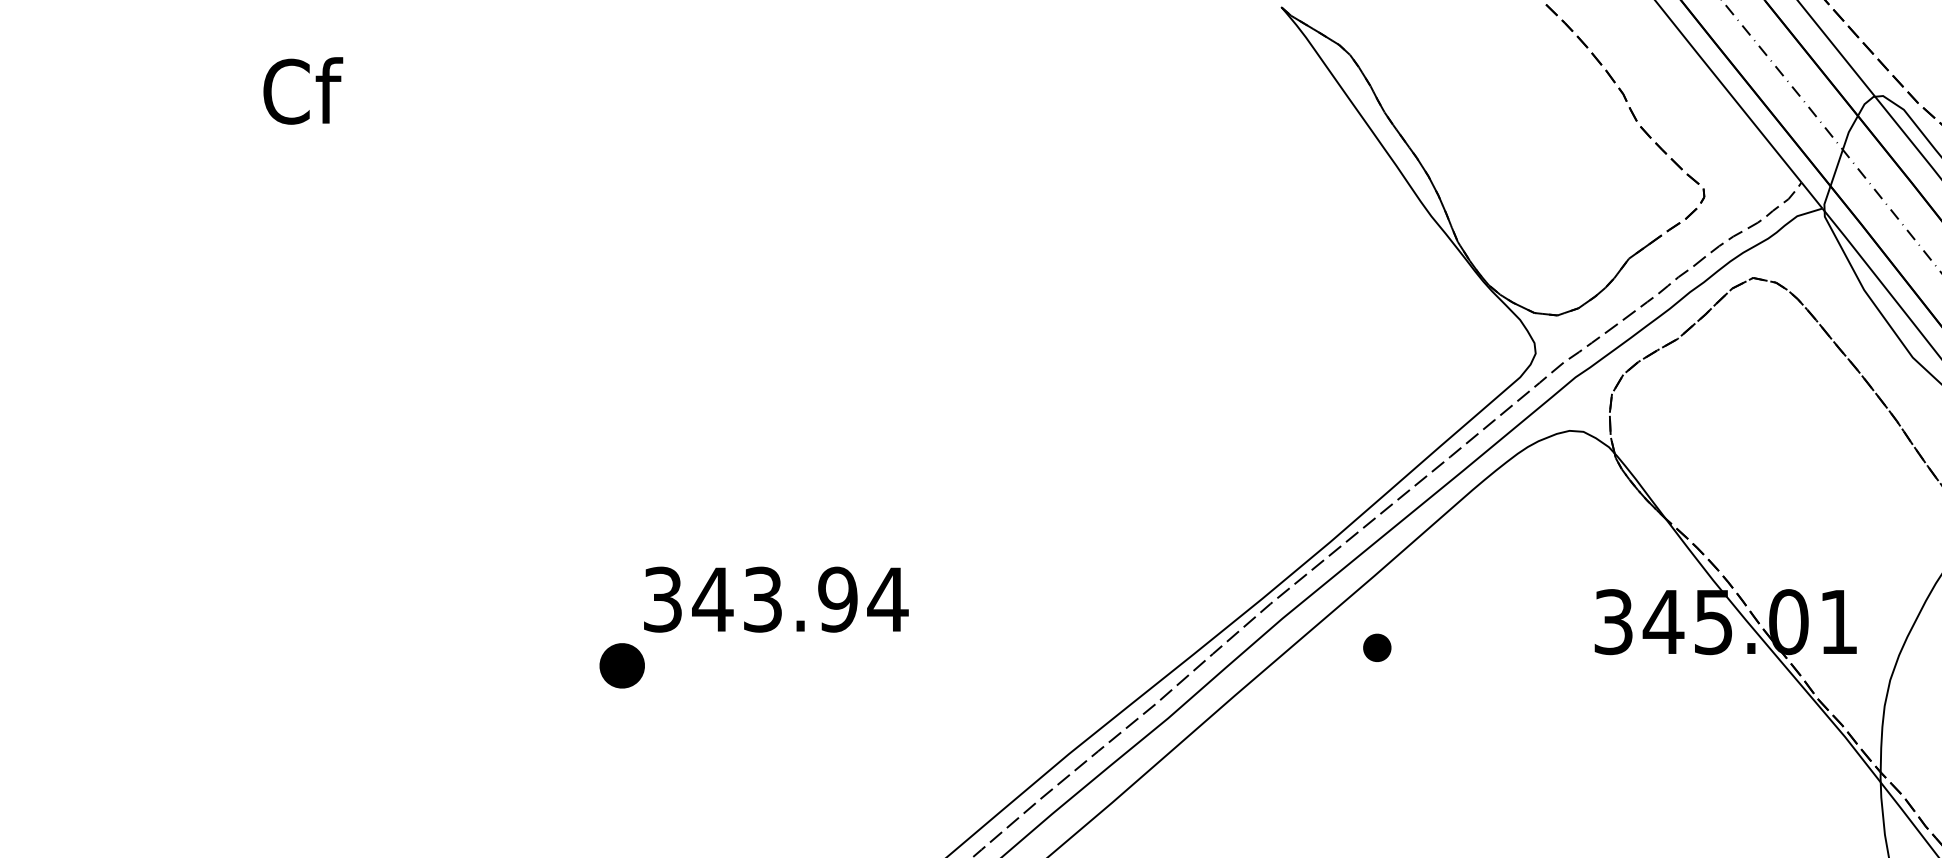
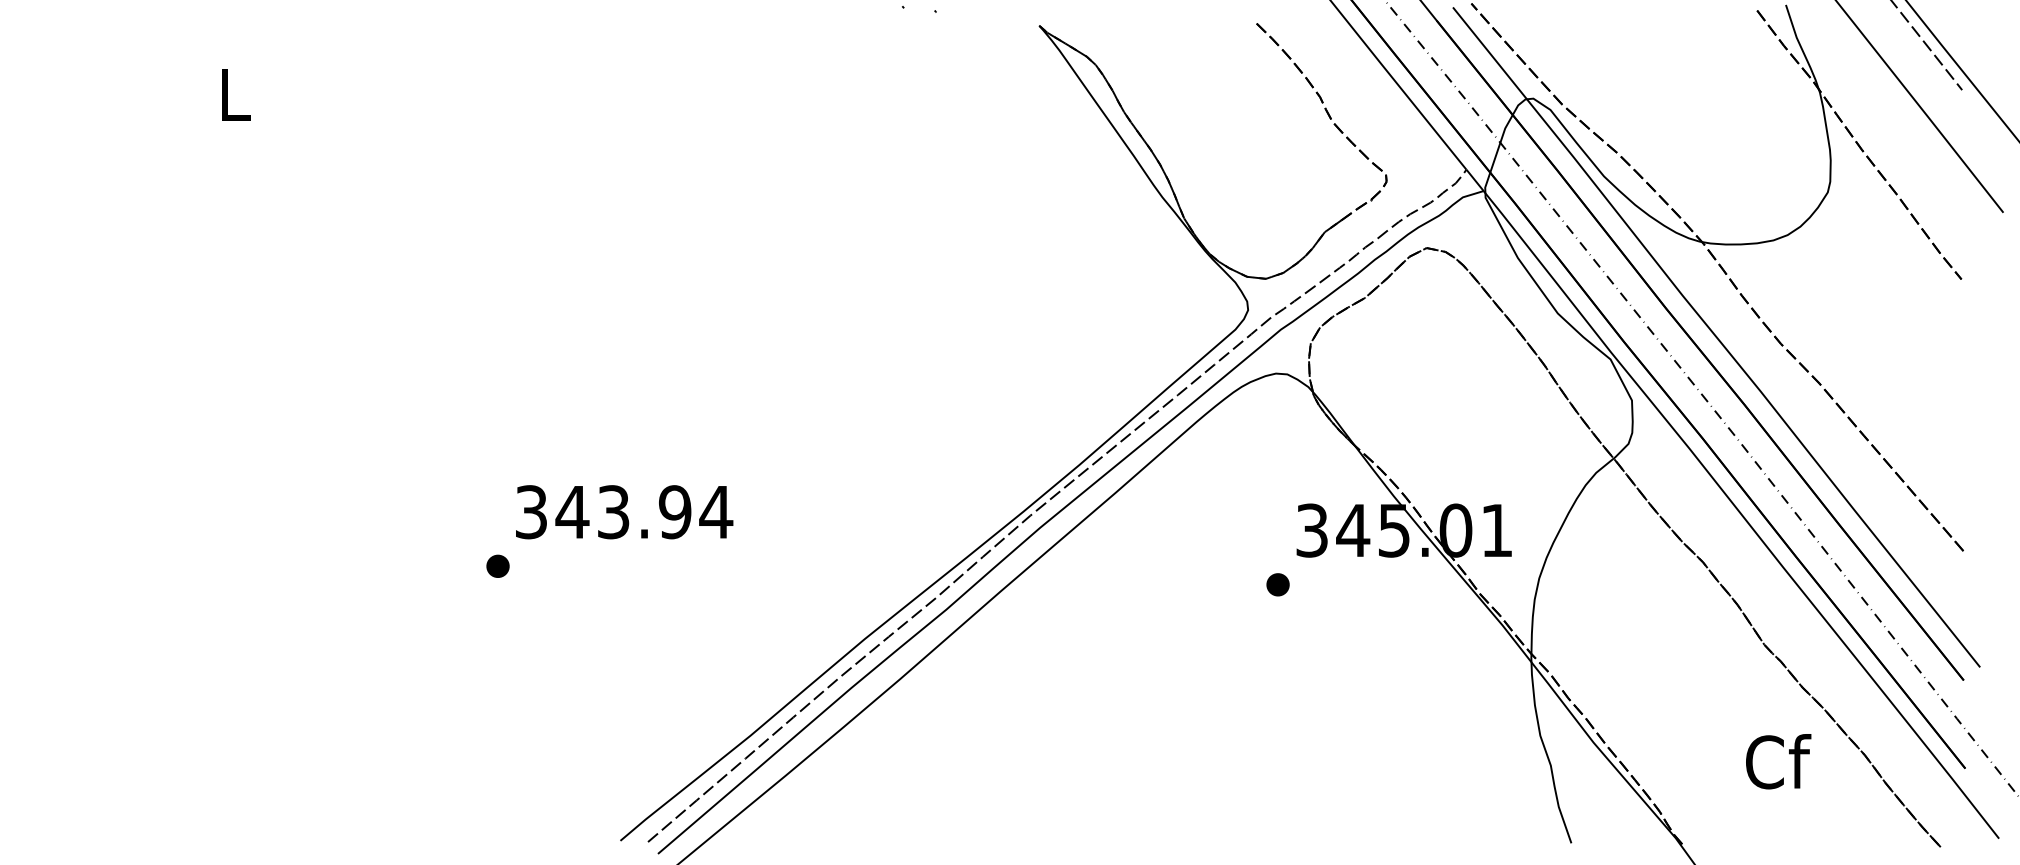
text: (302, 90) -> (235, 94), Cf -> L
part: (1376, 647) -> (1277, 584), moved
part: (621, 664) -> (497, 565), size x0.62

